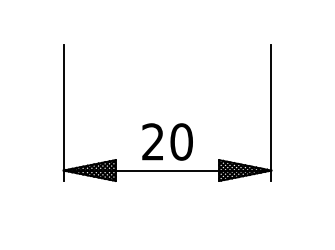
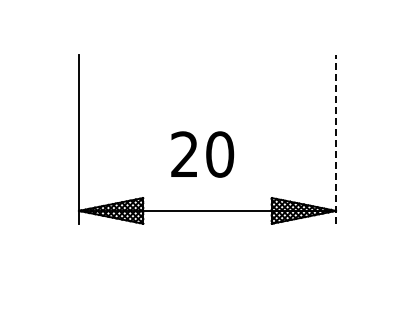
line: (271, 112) -> (336, 139), solid -> dashed
text: (167, 141) -> (202, 154), moved

